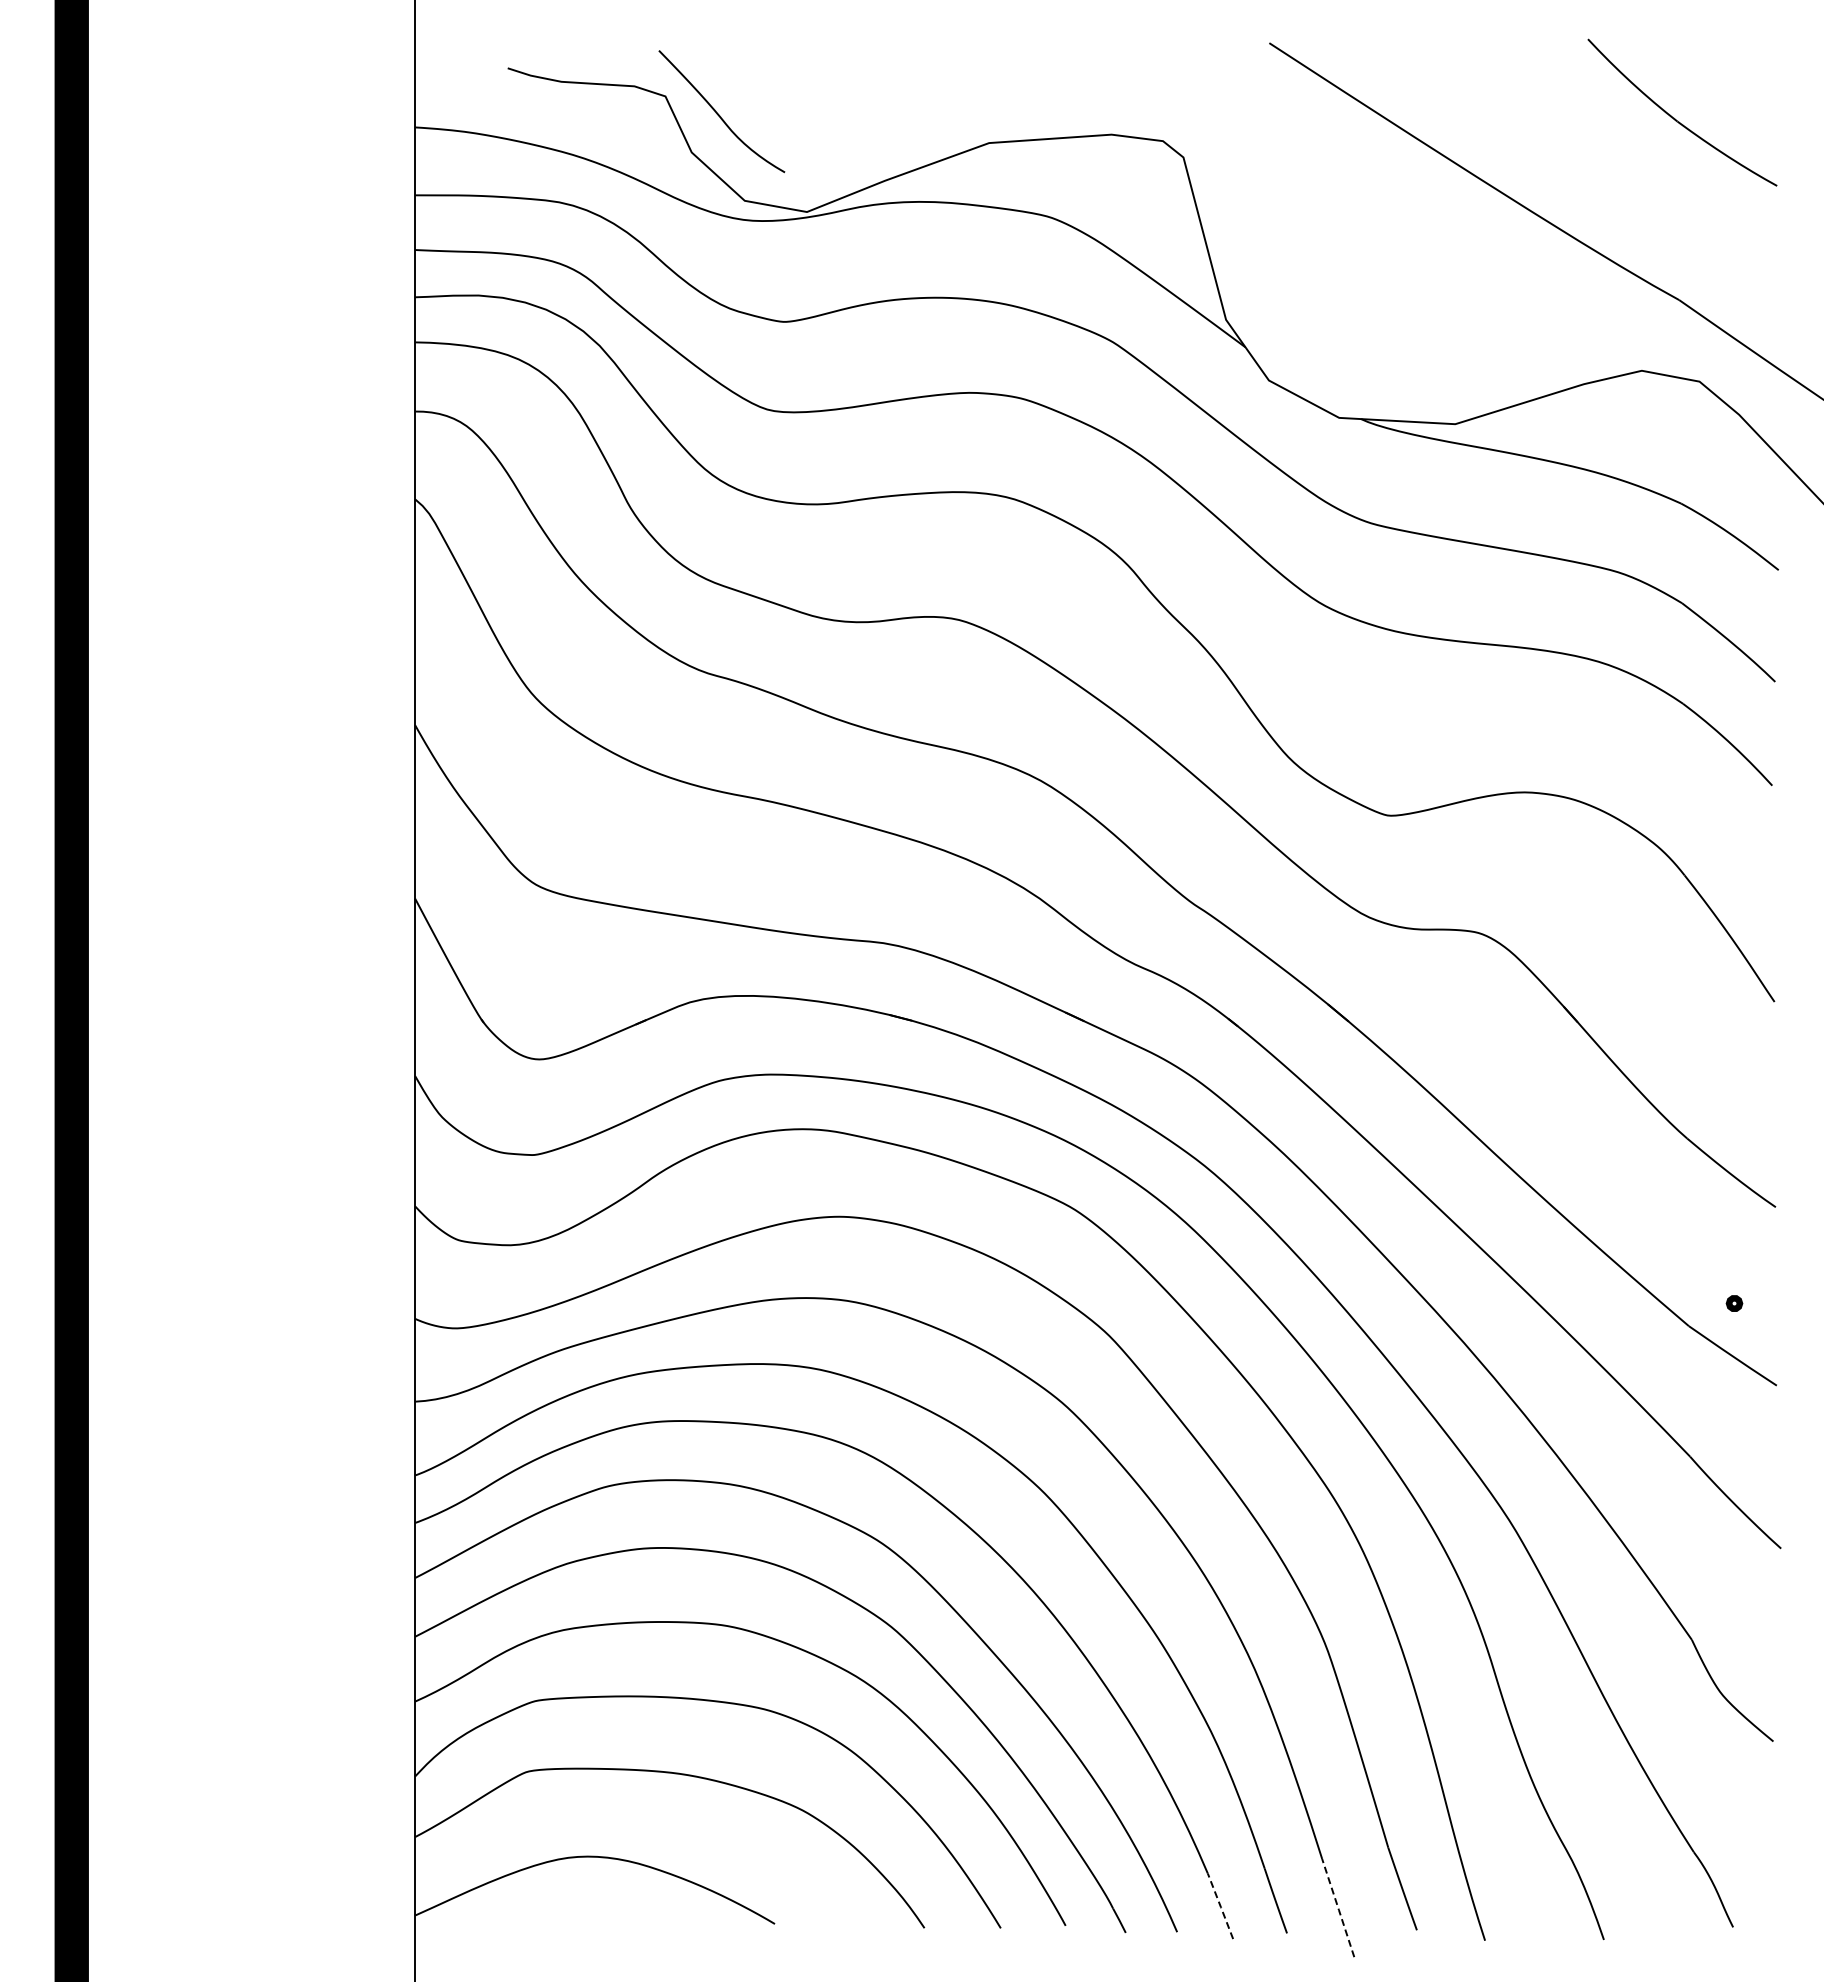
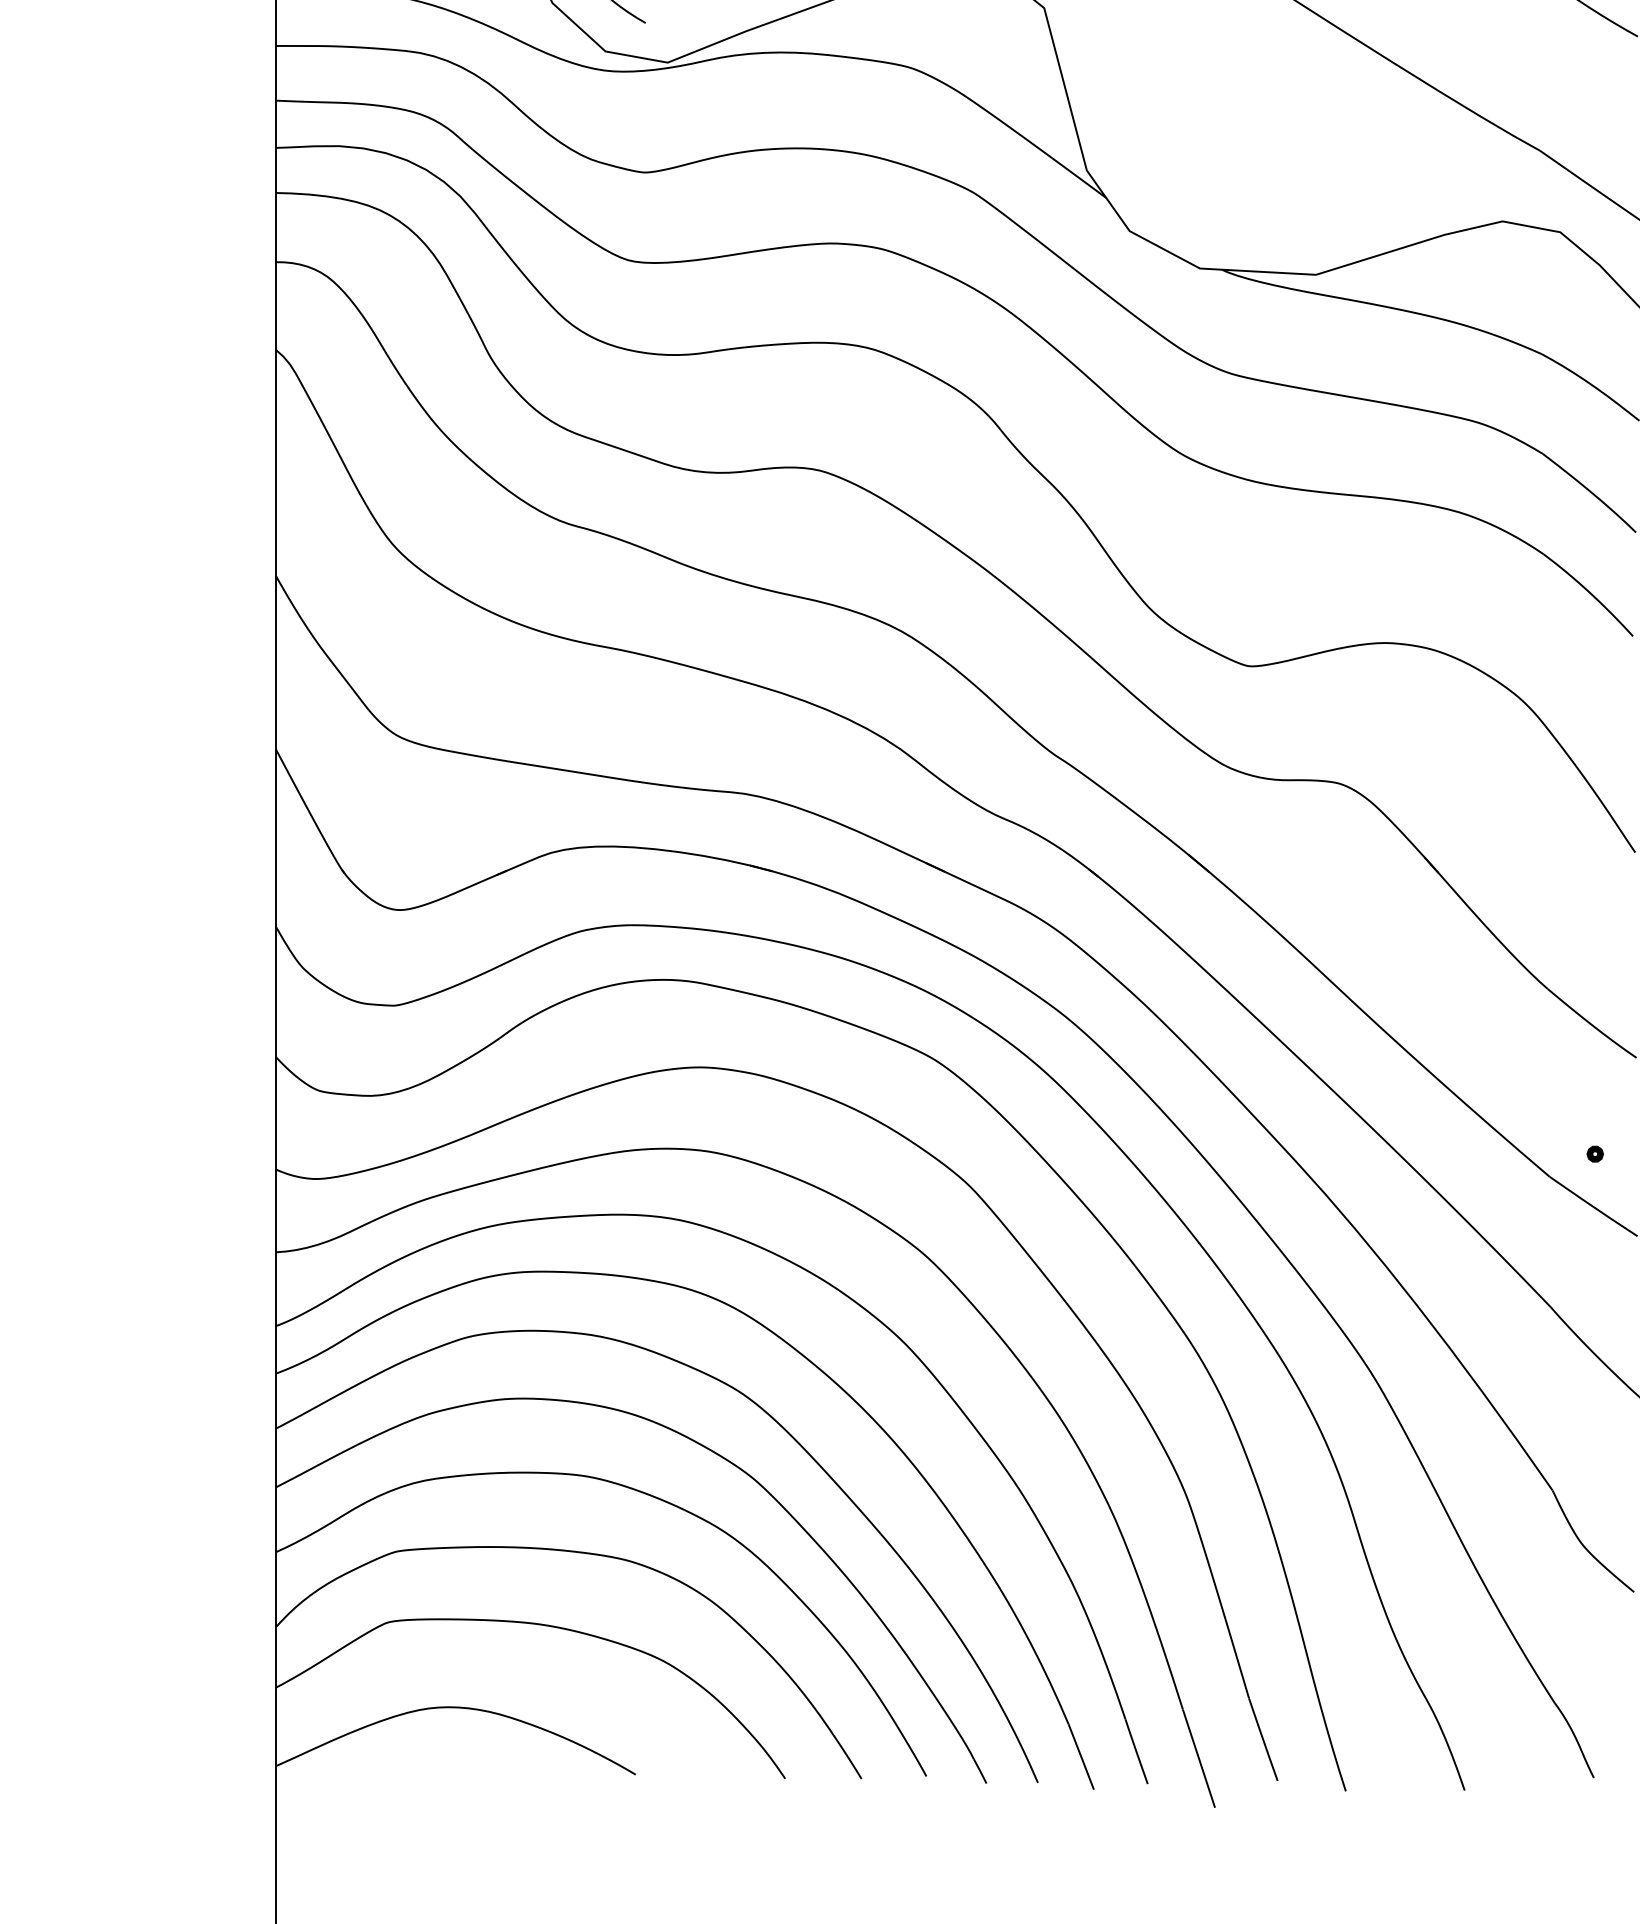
line: (1220, 1906) -> (1081, 1757), dashed -> solid
line: (1338, 1908) -> (1199, 1759), dashed -> solid

